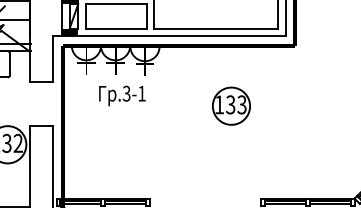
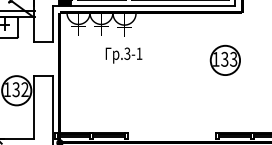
text: (122, 95) -> (124, 55), moved
part: (231, 105) -> (225, 59), moved

